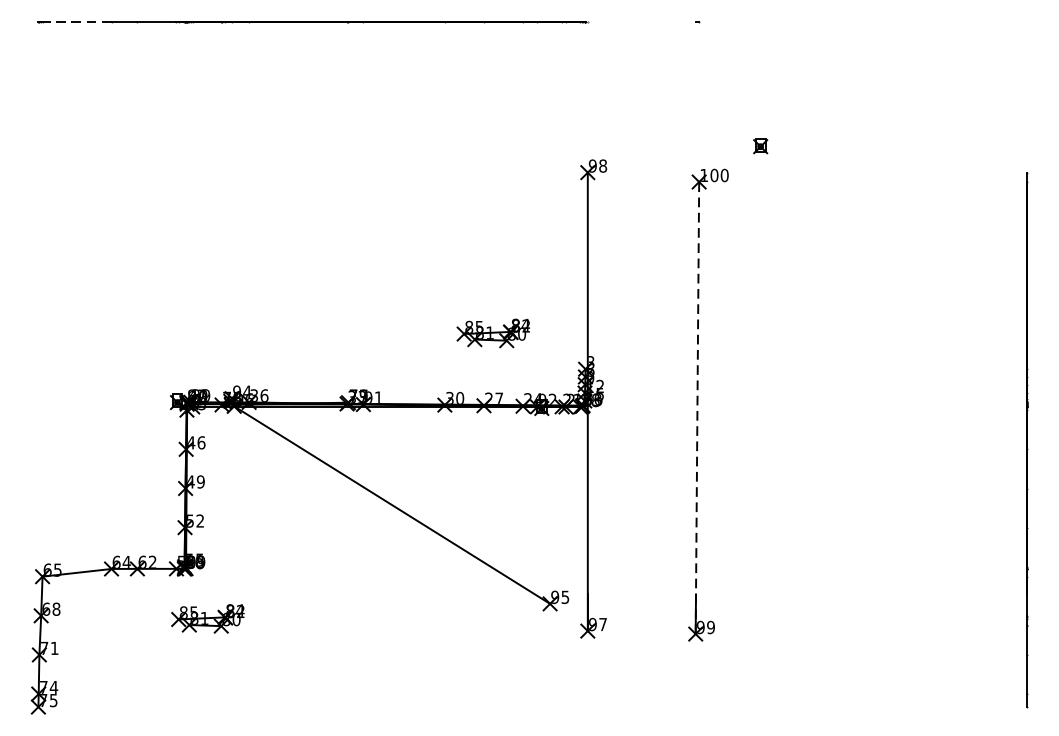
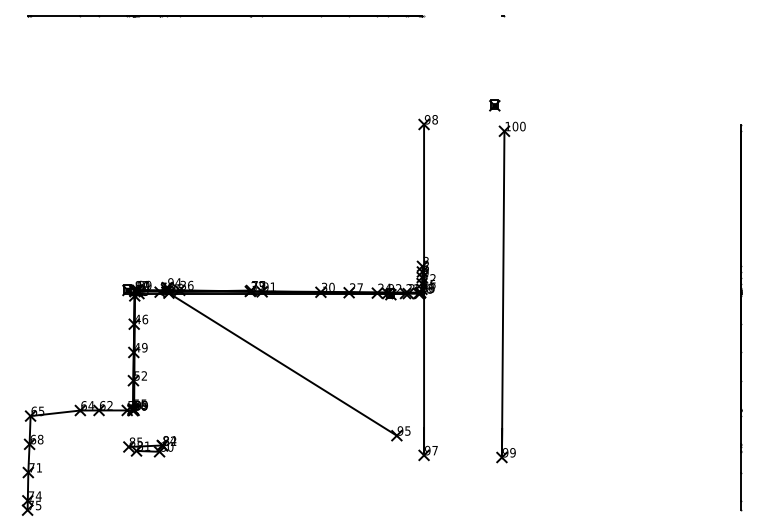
line: (77, 22) -> (55, 16), dashed -> solid
part: (760, 146) -> (494, 105), moved
part: (492, 333) -> (355, 240), removed
line: (697, 406) -> (503, 293), dashed -> solid

